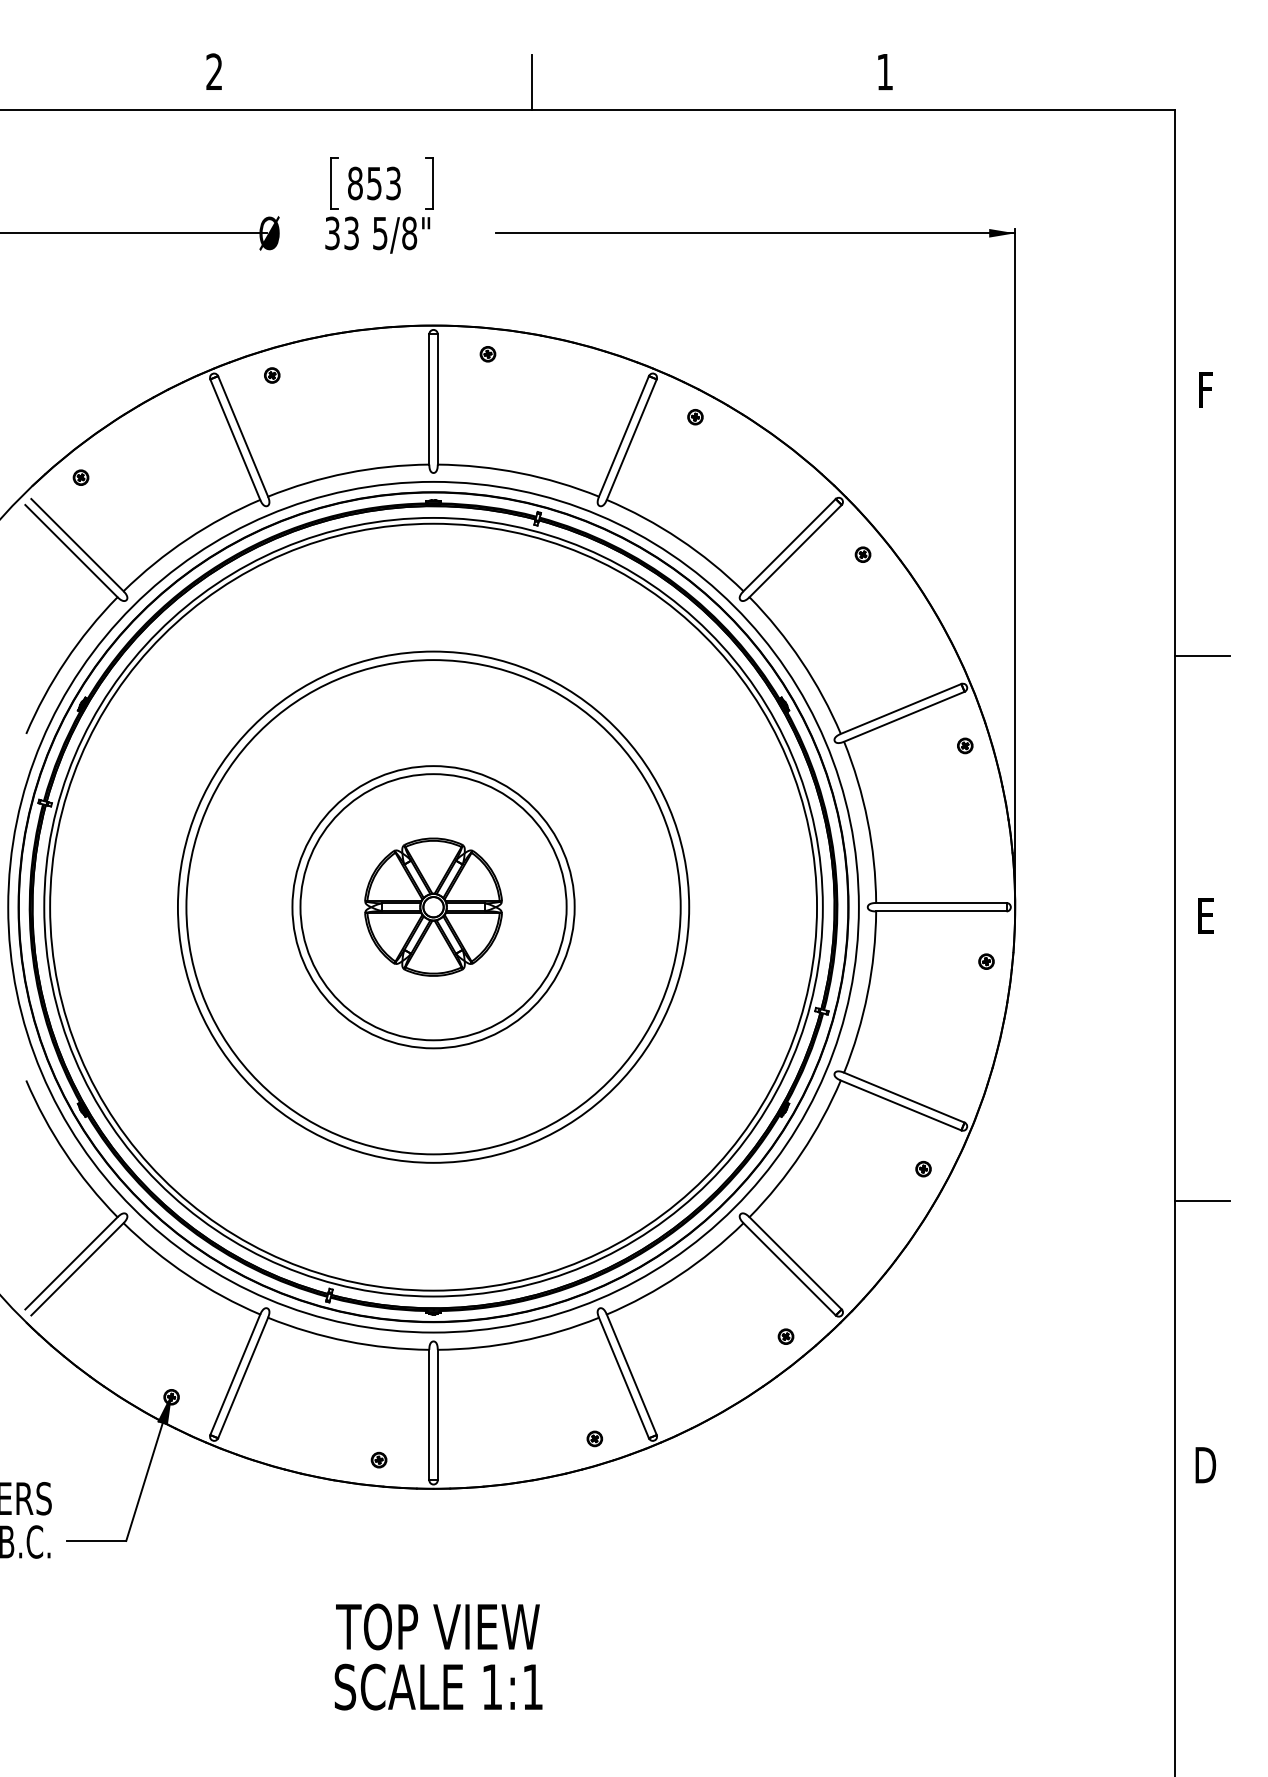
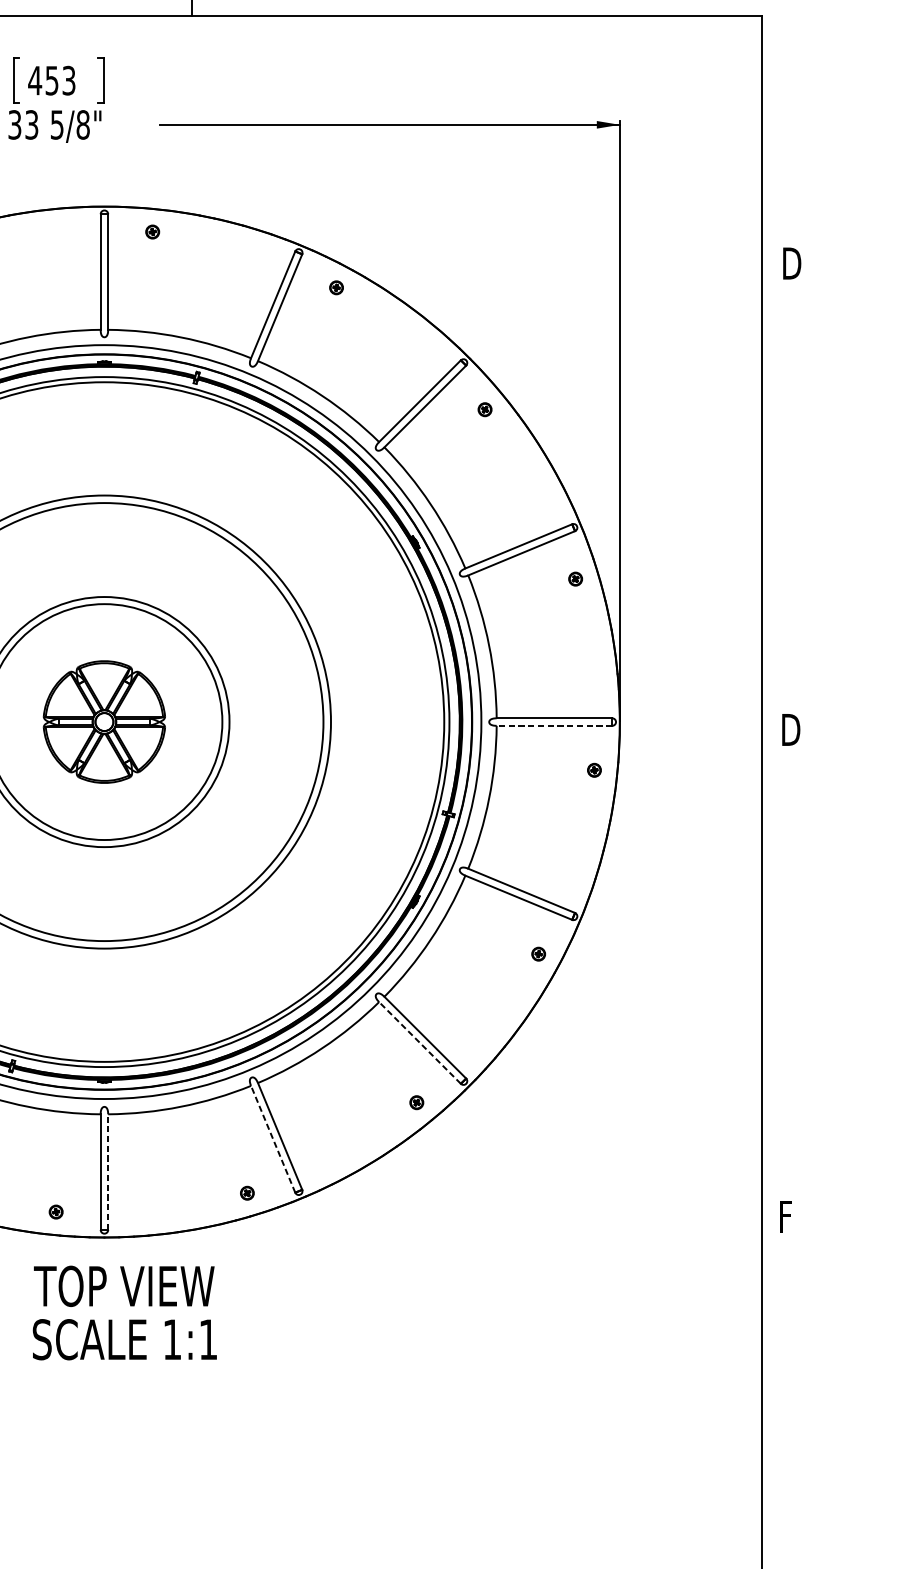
text: (355, 183) -> (35, 80), 853 -> 453
text: (1209, 389) -> (792, 263), F -> D
line: (1202, 655) -> (785, 499), removed
line: (940, 911) -> (553, 725), solid -> dashed
text: (1208, 916) -> (791, 730), E -> D
line: (1202, 1201) -> (785, 982), removed
line: (789, 1268) -> (419, 1042), solid -> dashed
line: (623, 1377) -> (272, 1138), solid -> dashed
line: (437, 1414) -> (107, 1171), solid -> dashed
text: (1205, 1465) -> (788, 1216), D -> F
part: (444, 1649) -> (130, 1306), moved

